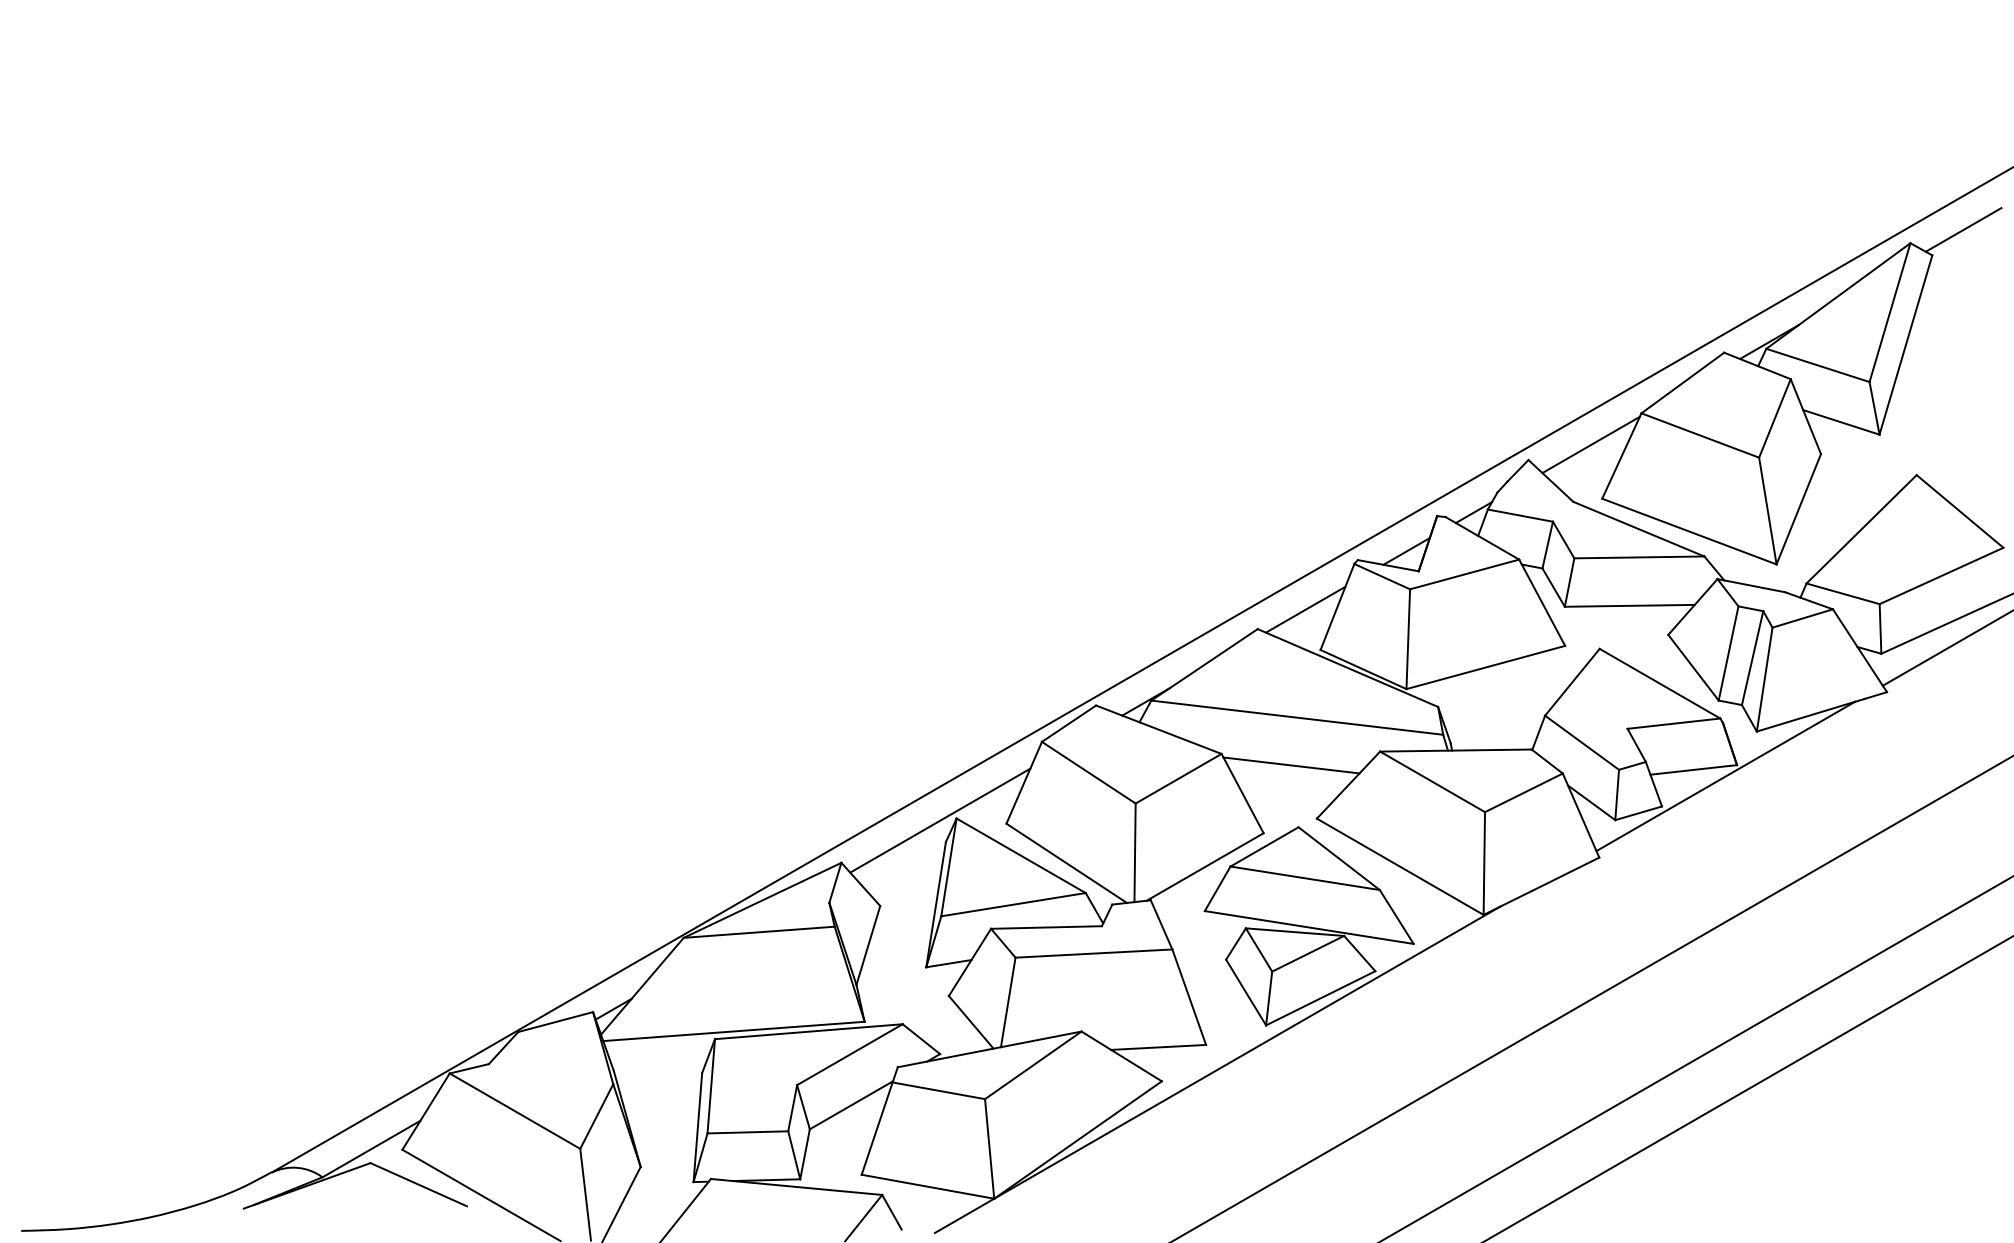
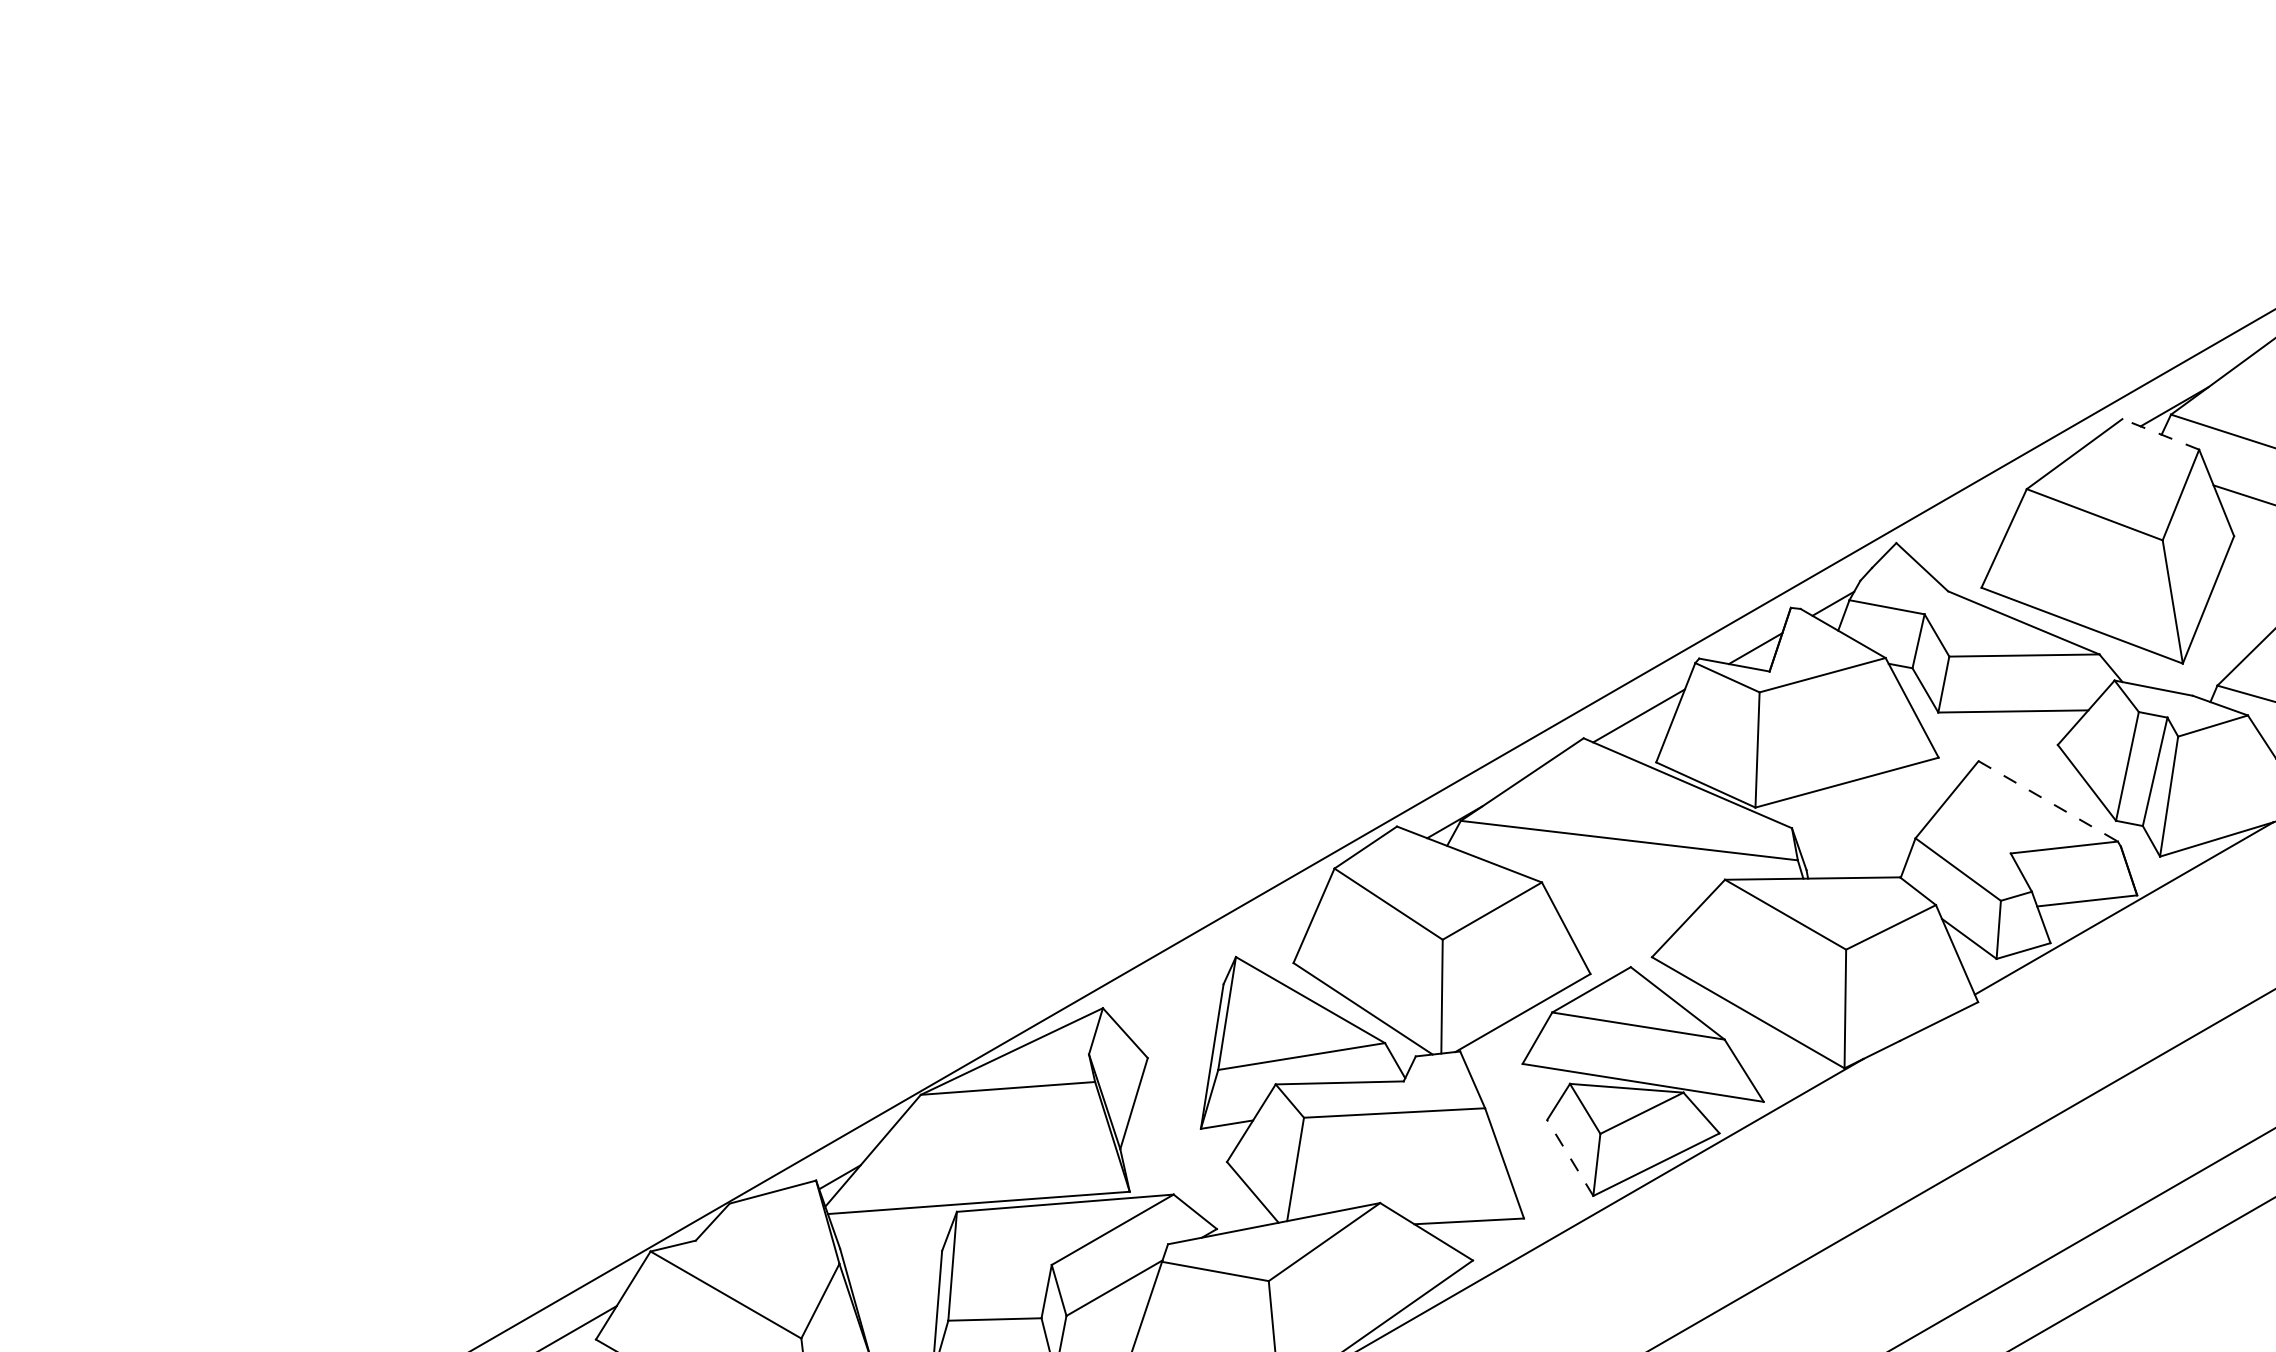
line: (1757, 365) -> (2160, 433), solid -> dashed
line: (1590, 444) -> (1967, 525), removed
line: (1660, 683) -> (2048, 801), solid -> dashed
line: (1291, 765) -> (1622, 895), removed
line: (940, 820) -> (1217, 959), removed
line: (1245, 992) -> (1569, 1157), solid -> dashed

